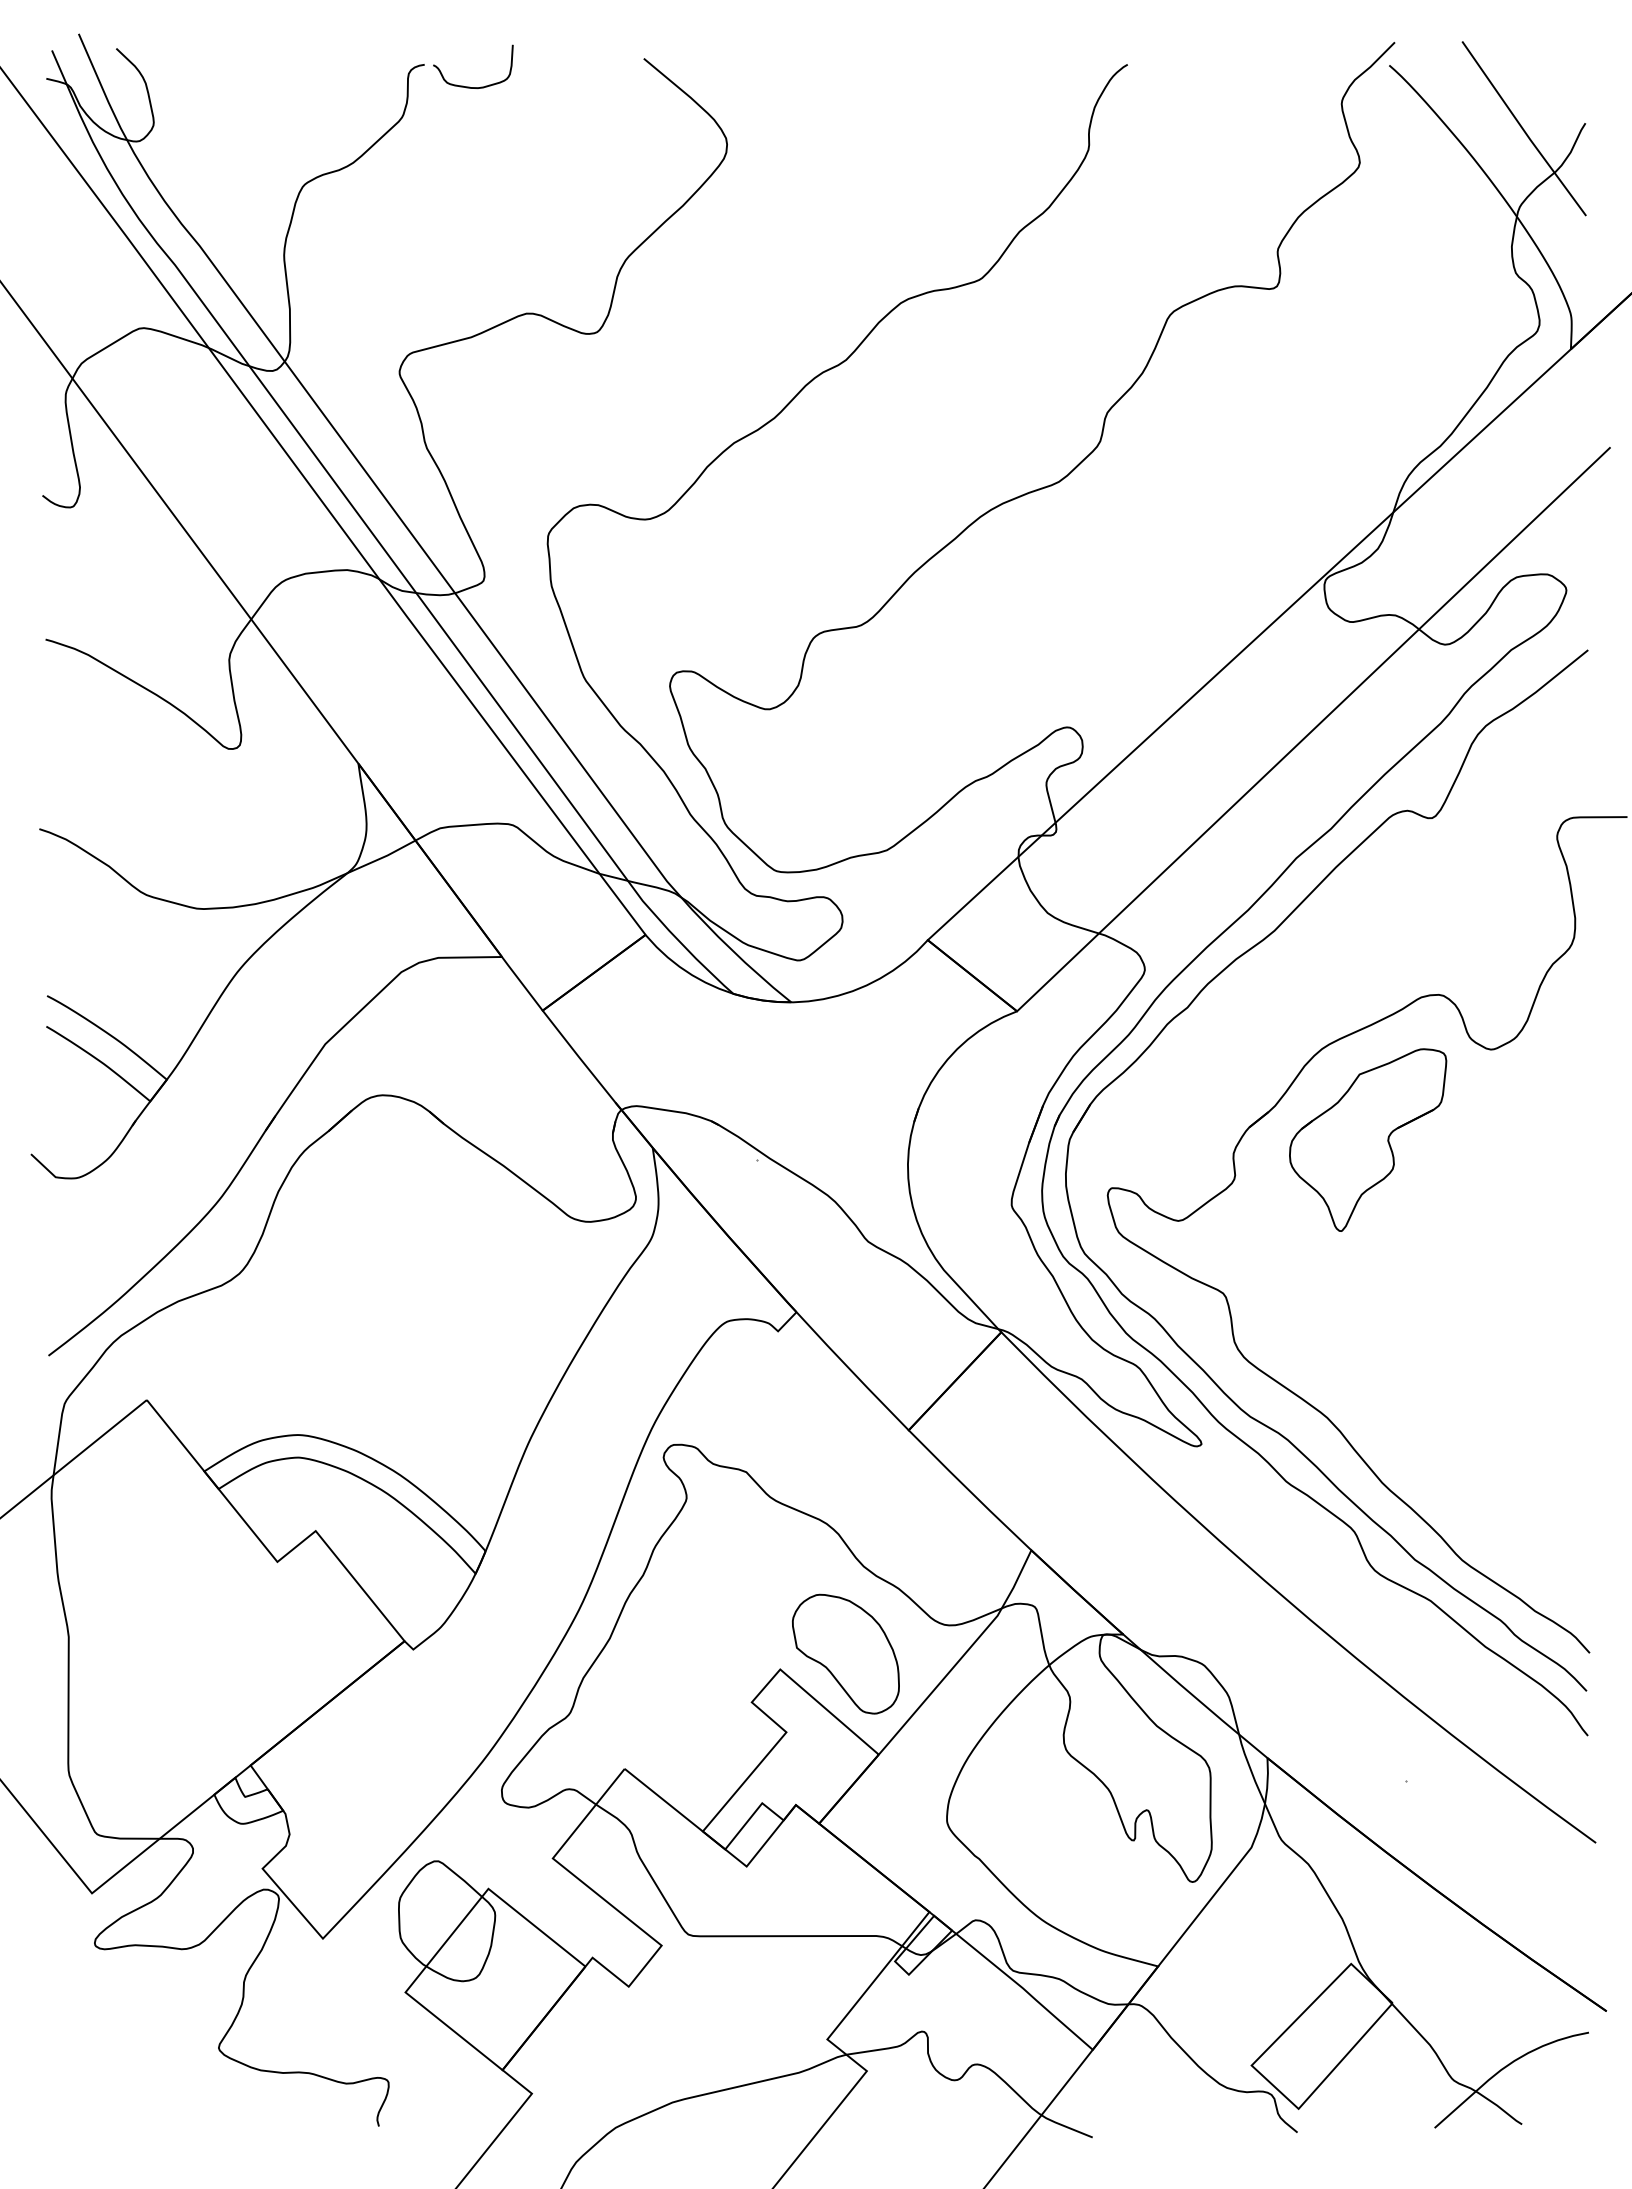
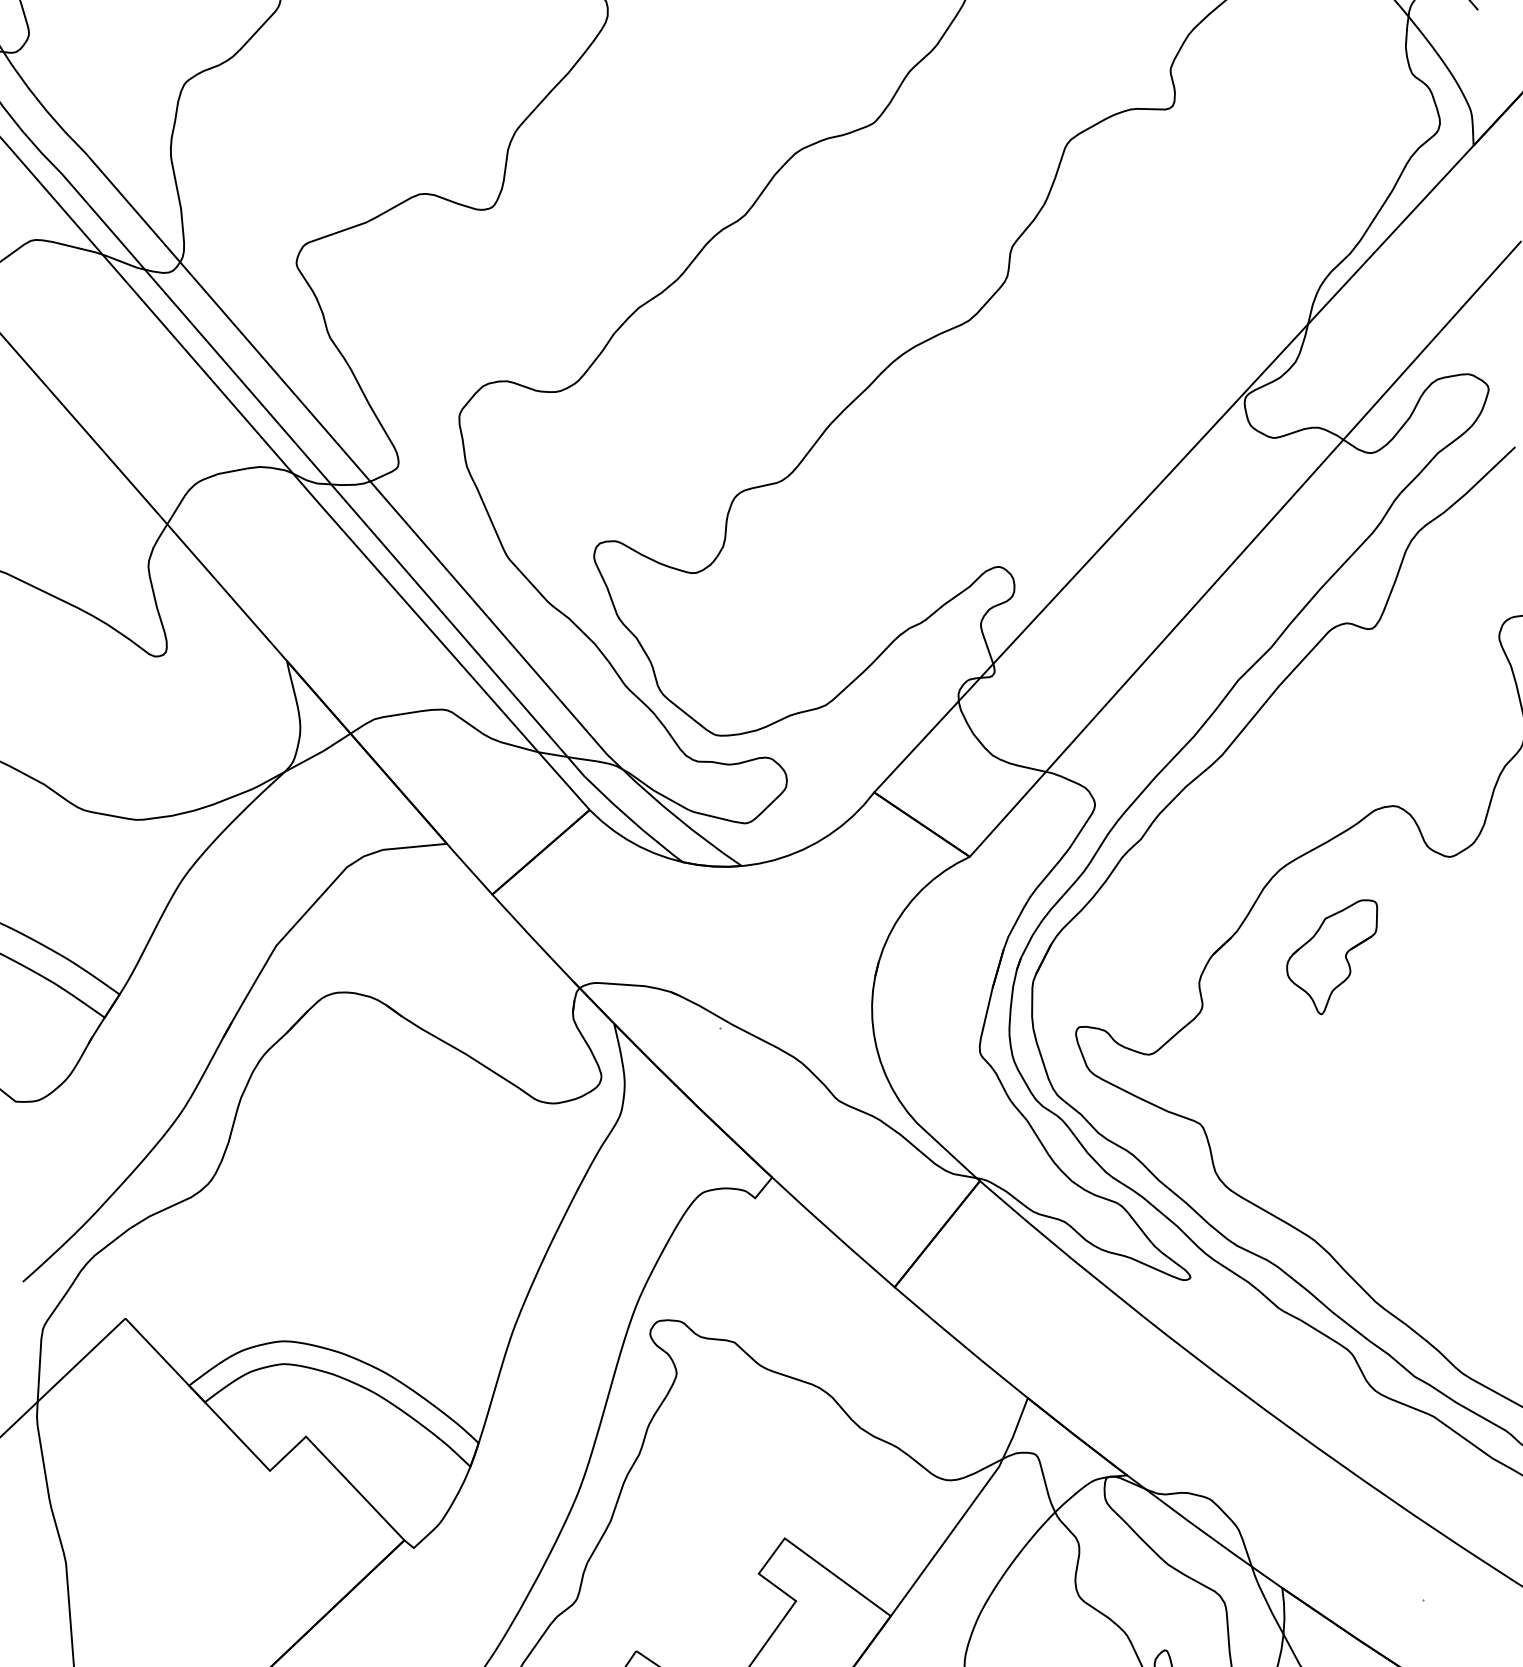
part: (1368, 1139) -> (1333, 957), size x0.6
part: (845, 1653) -> (849, 1517), removed

